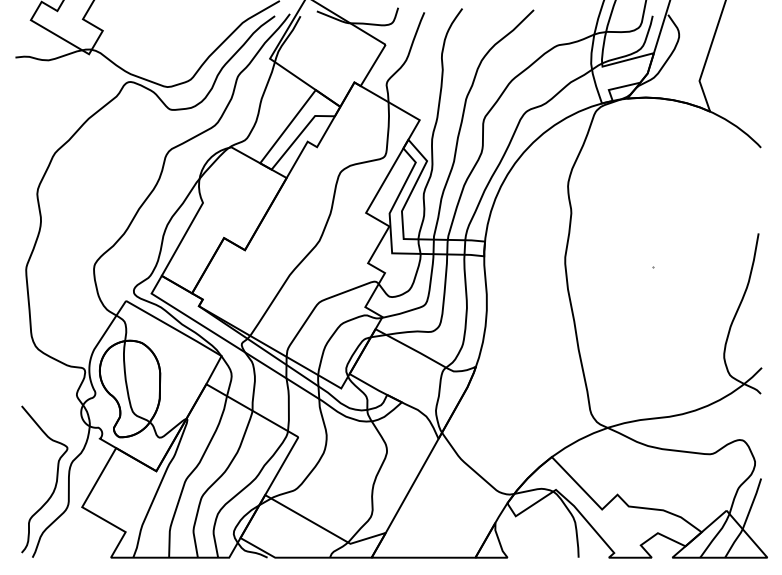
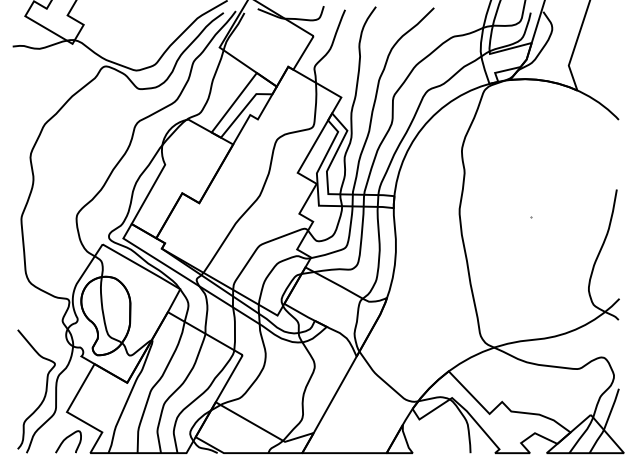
curve: (81, 540) -> (66, 439), added

